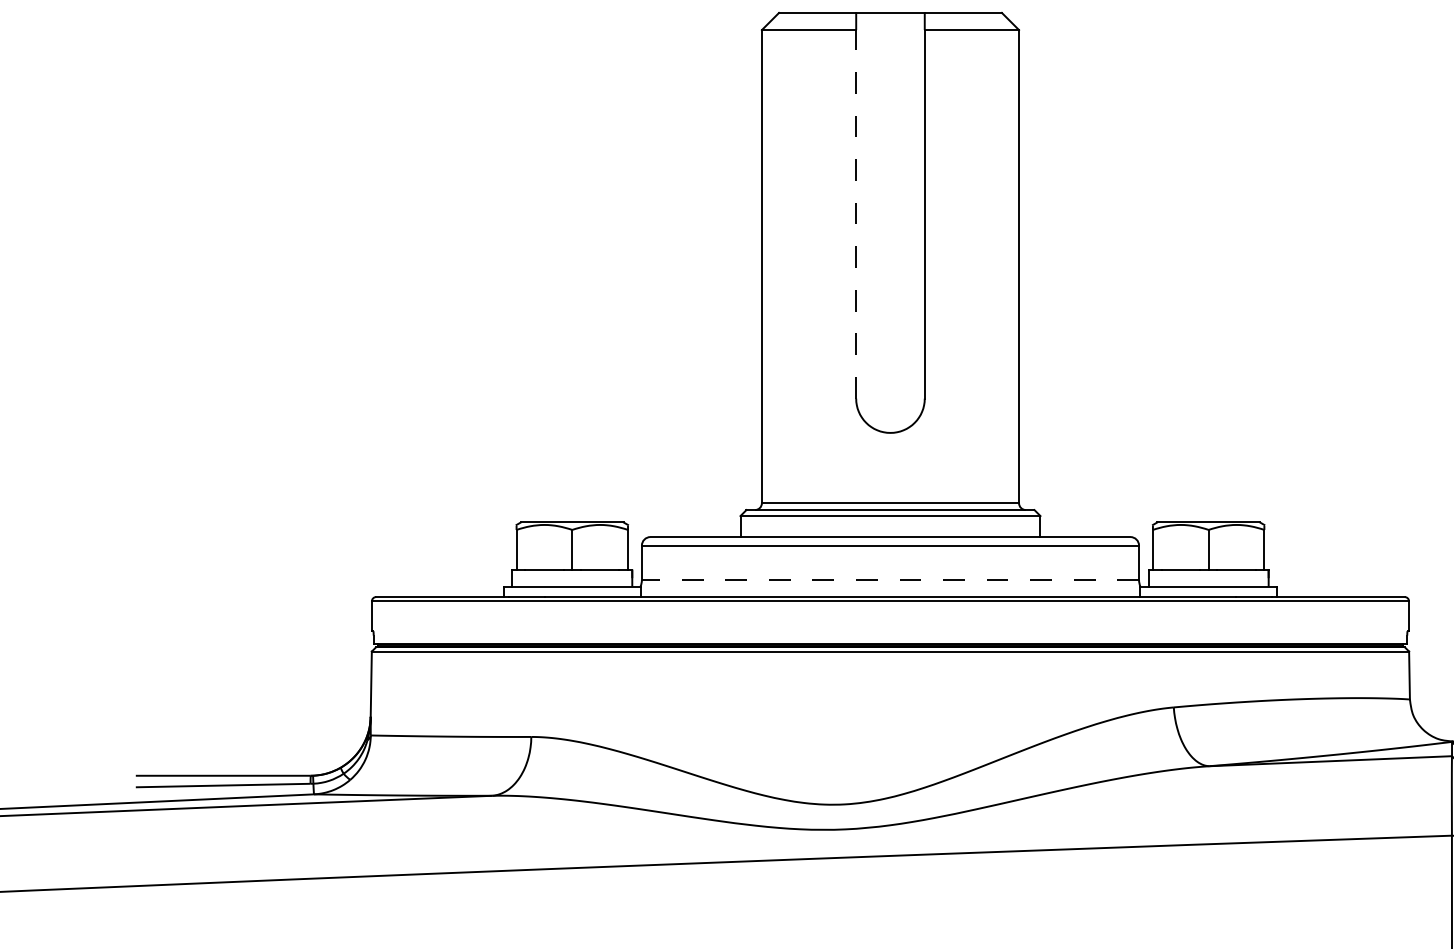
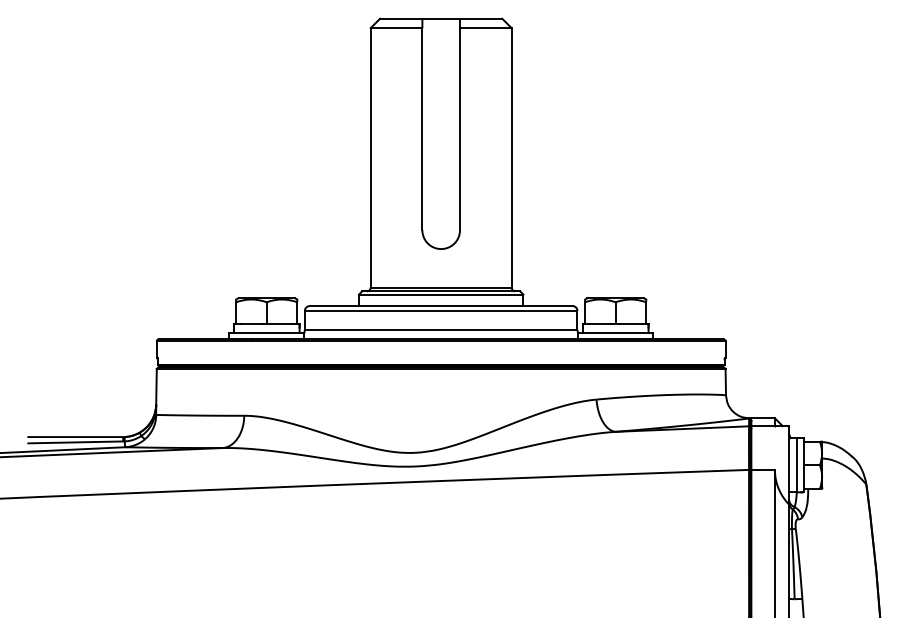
line: (856, 213) -> (422, 128), dashed -> solid
line: (889, 579) -> (440, 329), dashed -> solid

